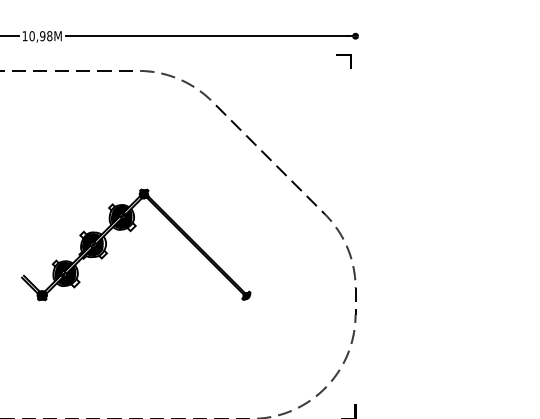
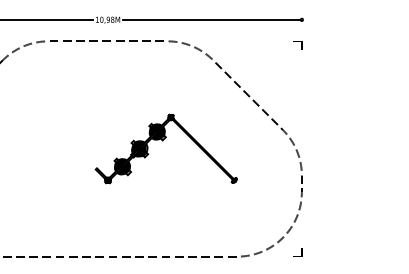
line: (343, 55) -> (297, 41), moved

